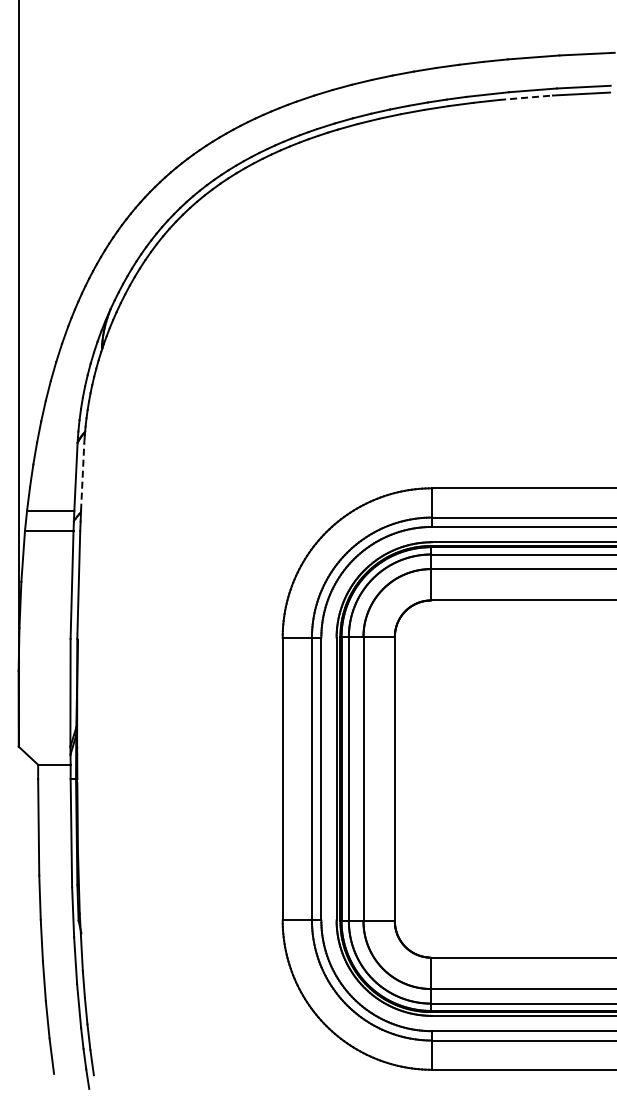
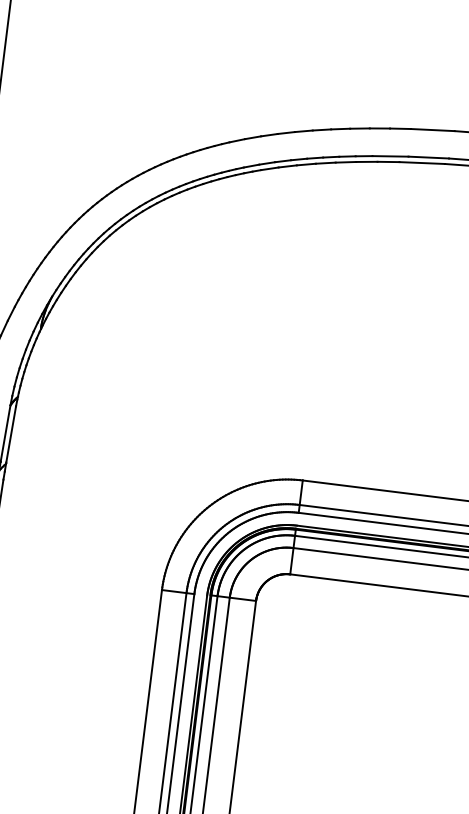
line: (526, 97) -> (422, 162), dashed -> solid
line: (82, 476) -> (11, 434), dashed -> solid

